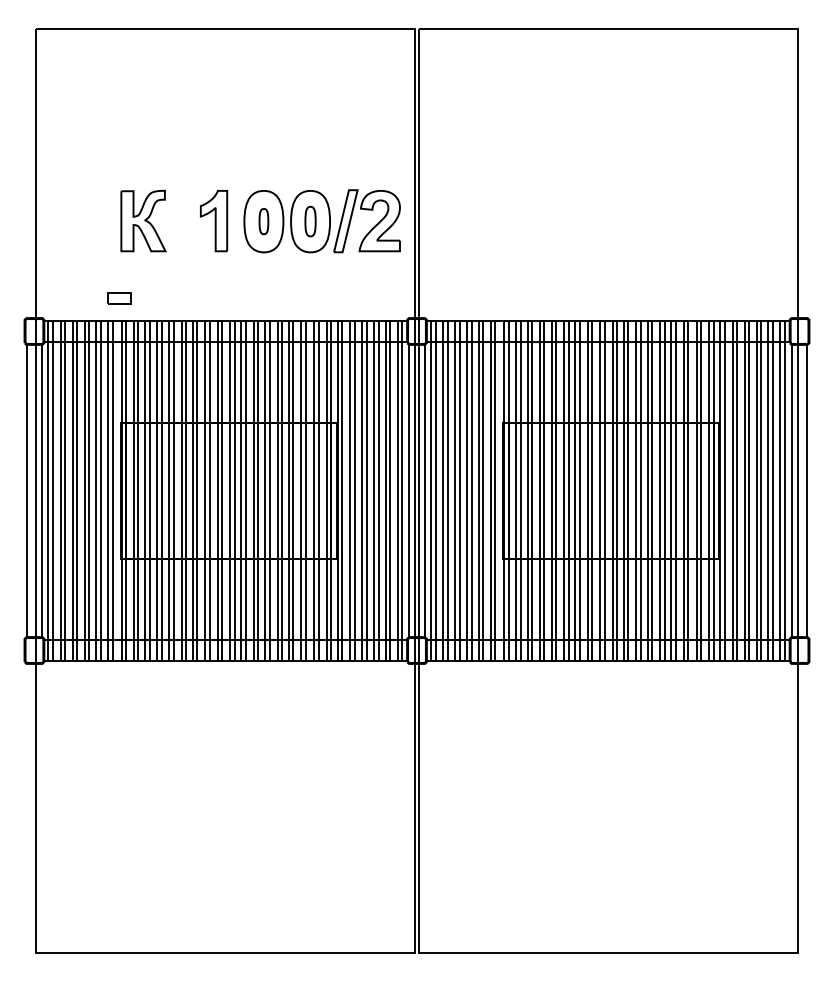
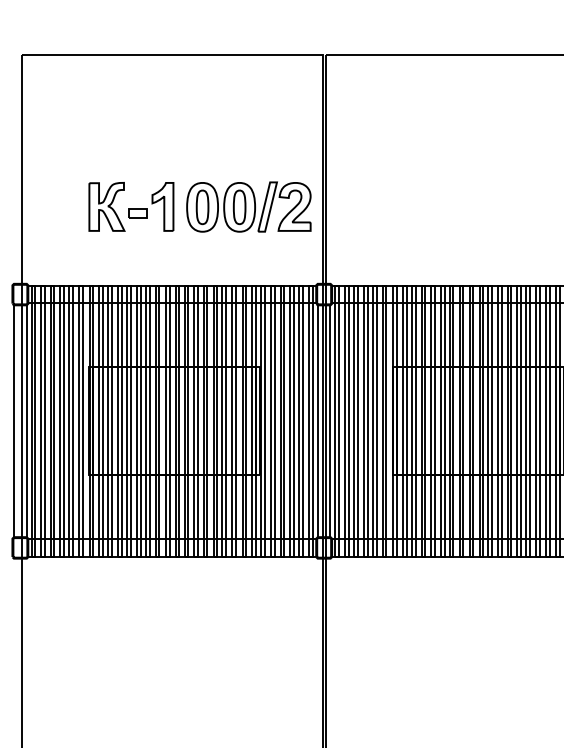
part: (263, 221) -> (202, 207), size x1.67
part: (310, 221) -> (239, 207), size x1.43
part: (119, 298) -> (137, 213), moved

